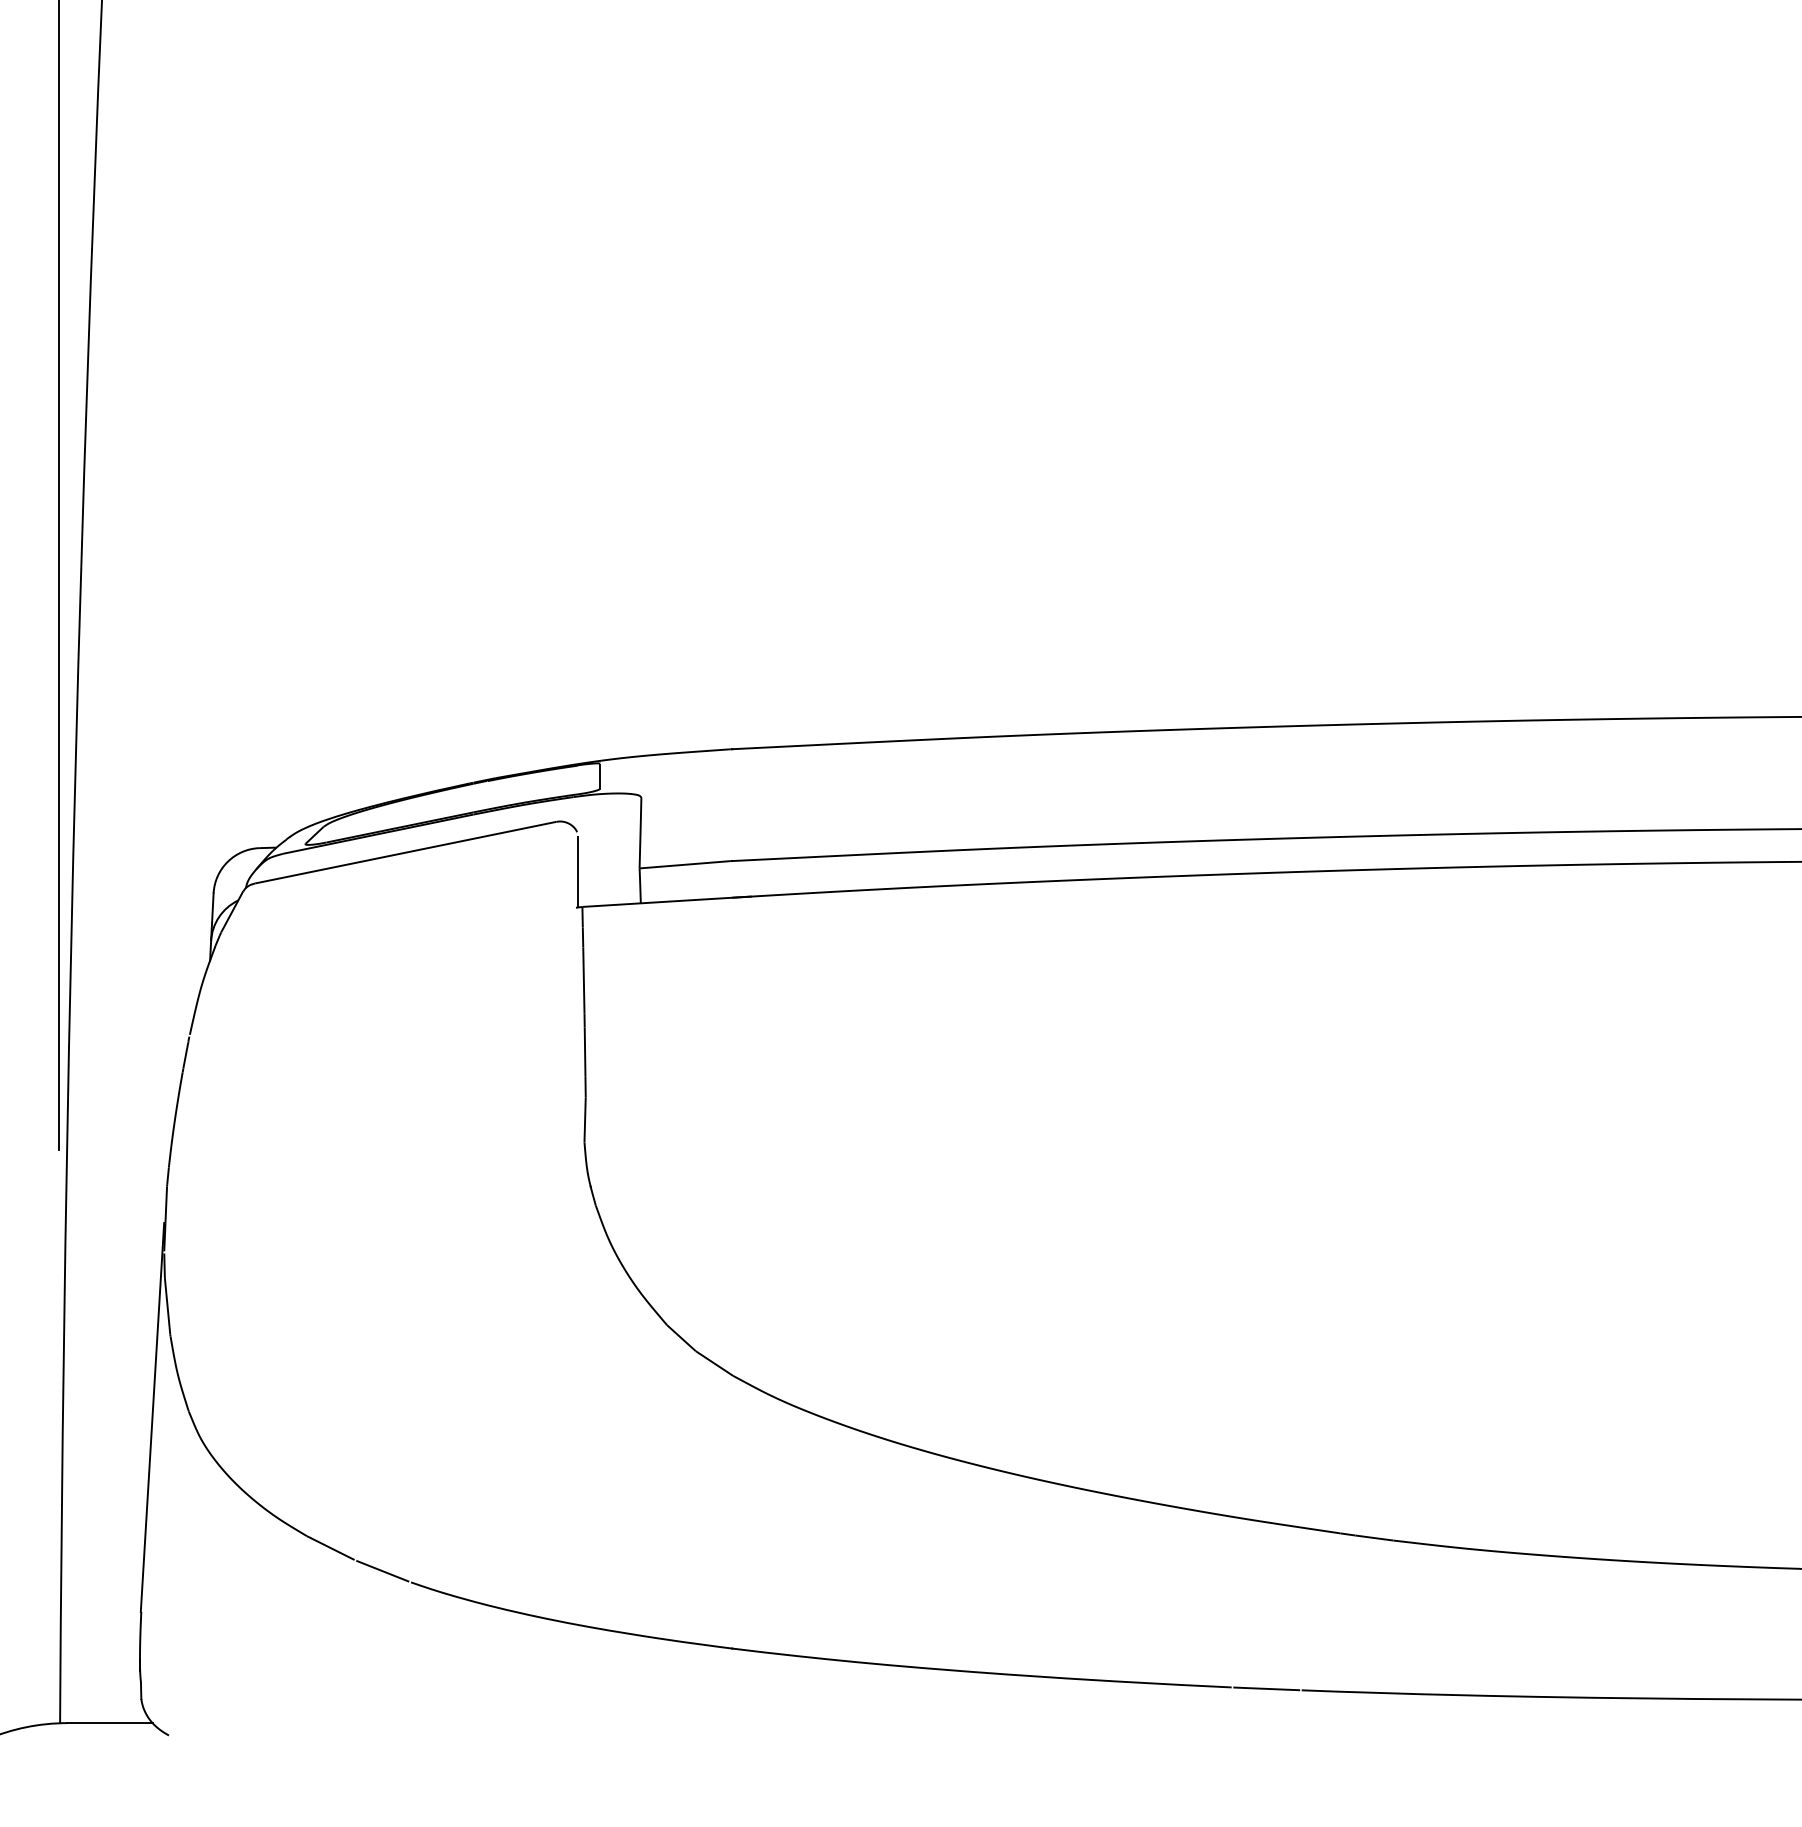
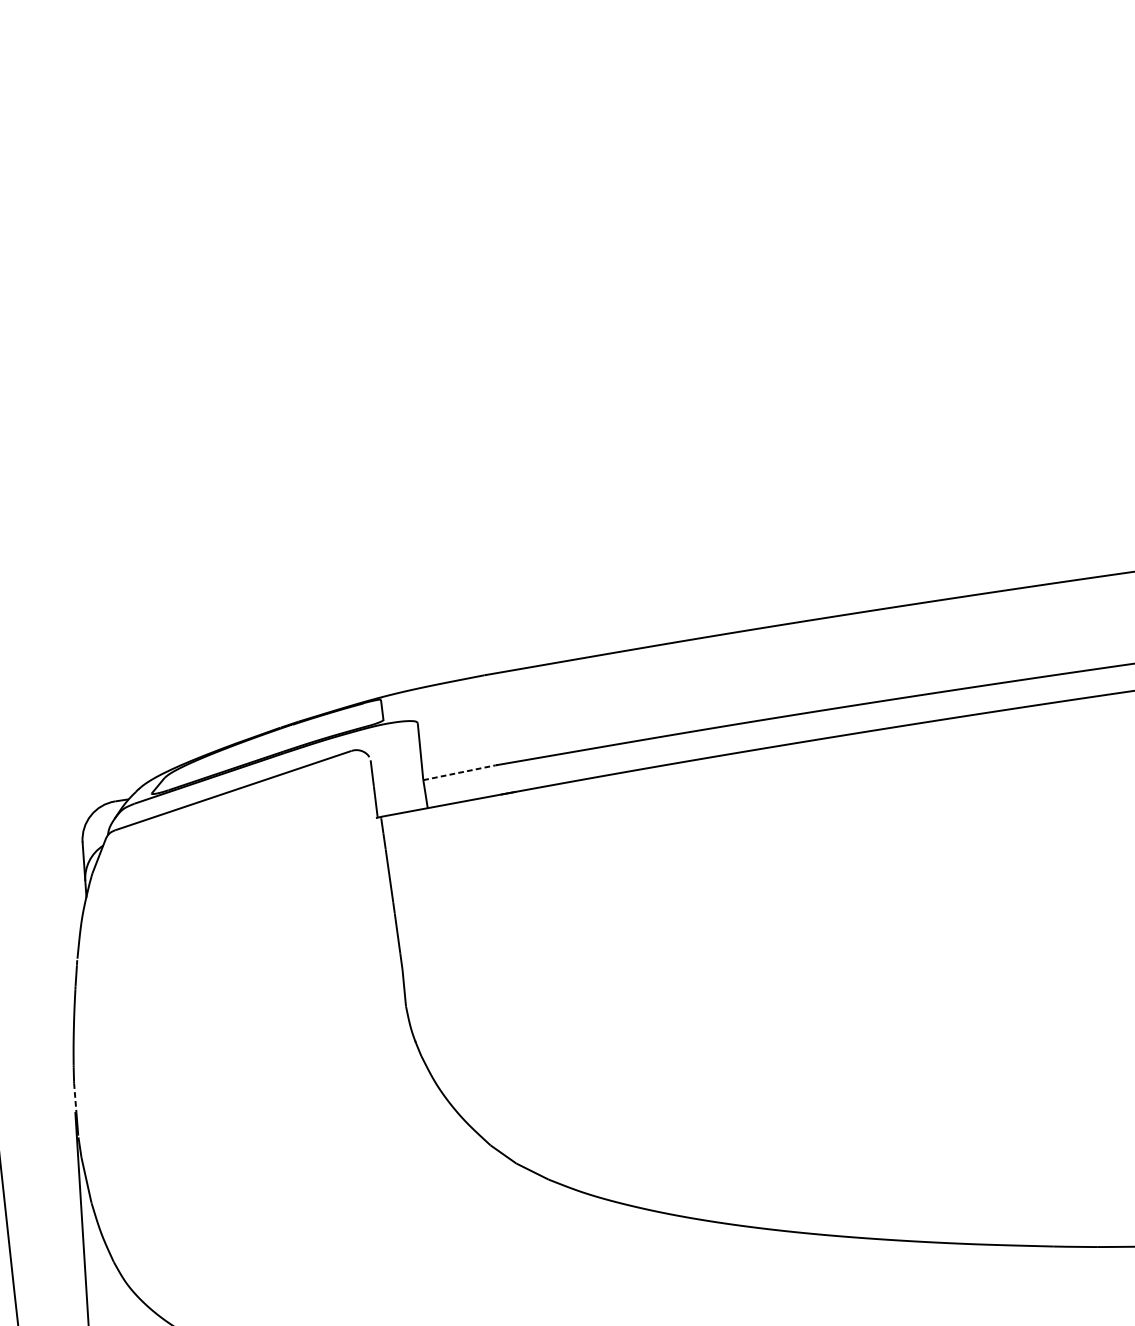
line: (685, 864) -> (459, 772), solid -> dashed
line: (166, 1205) -> (75, 1098), solid -> dashed

